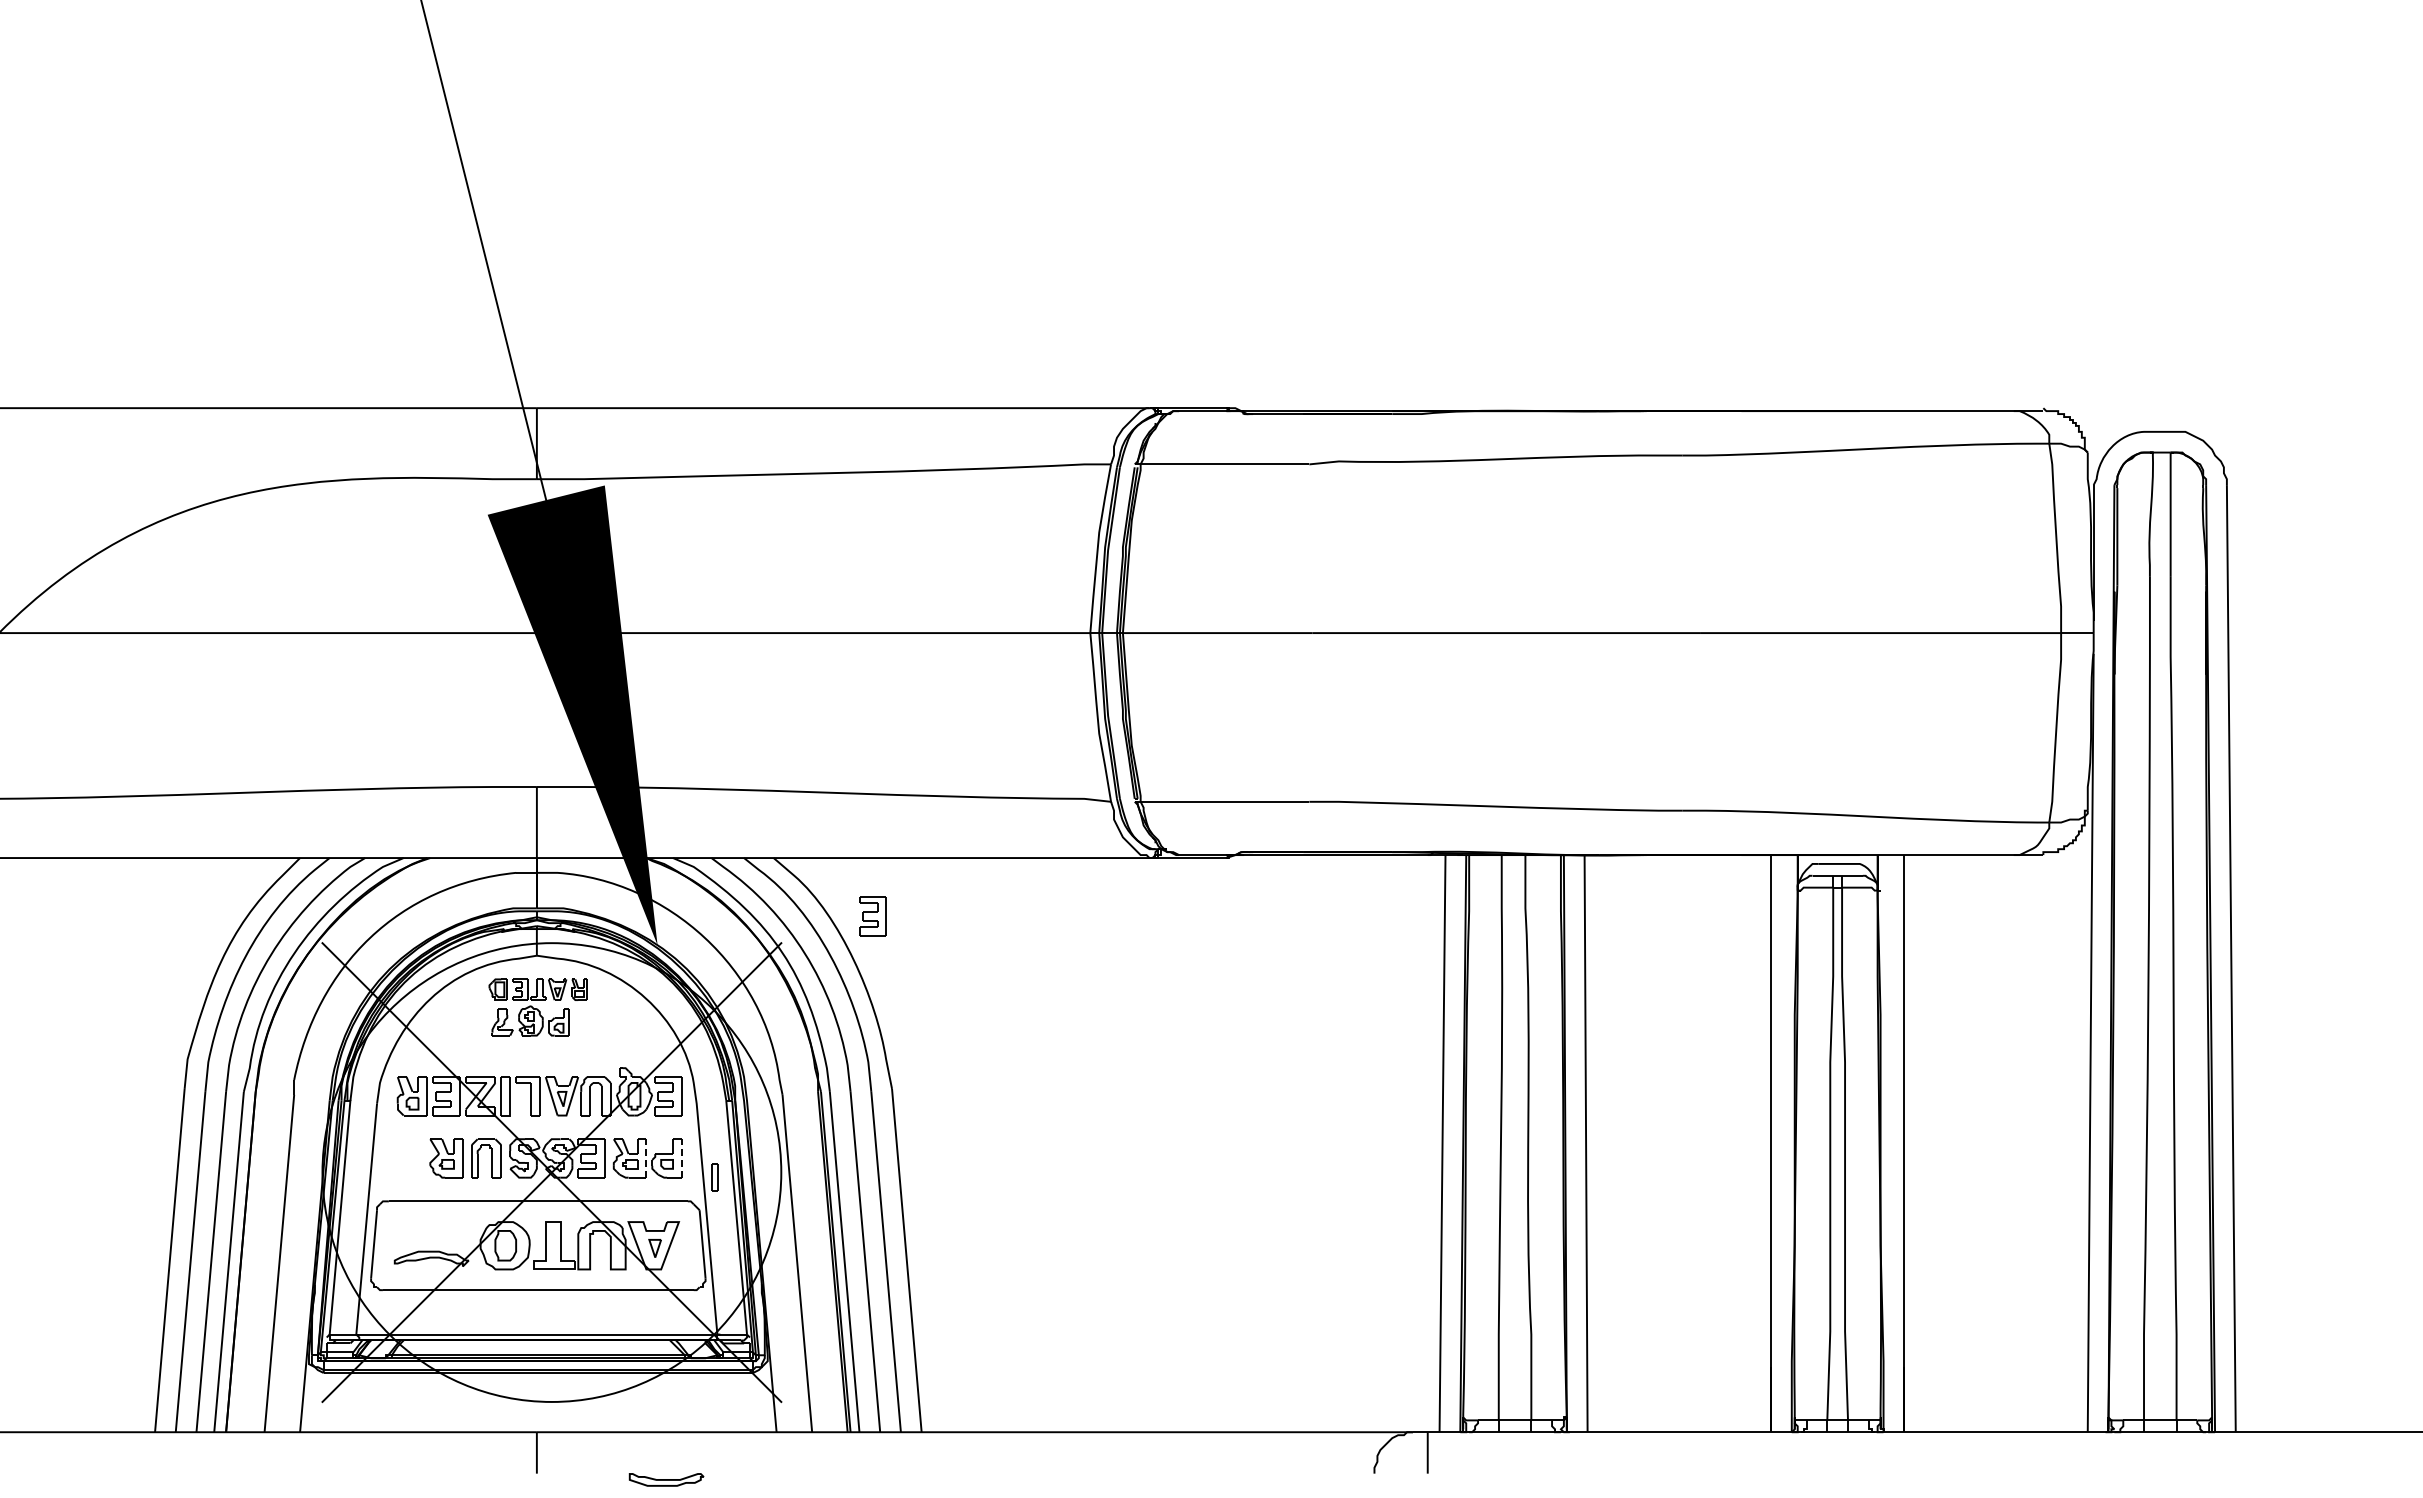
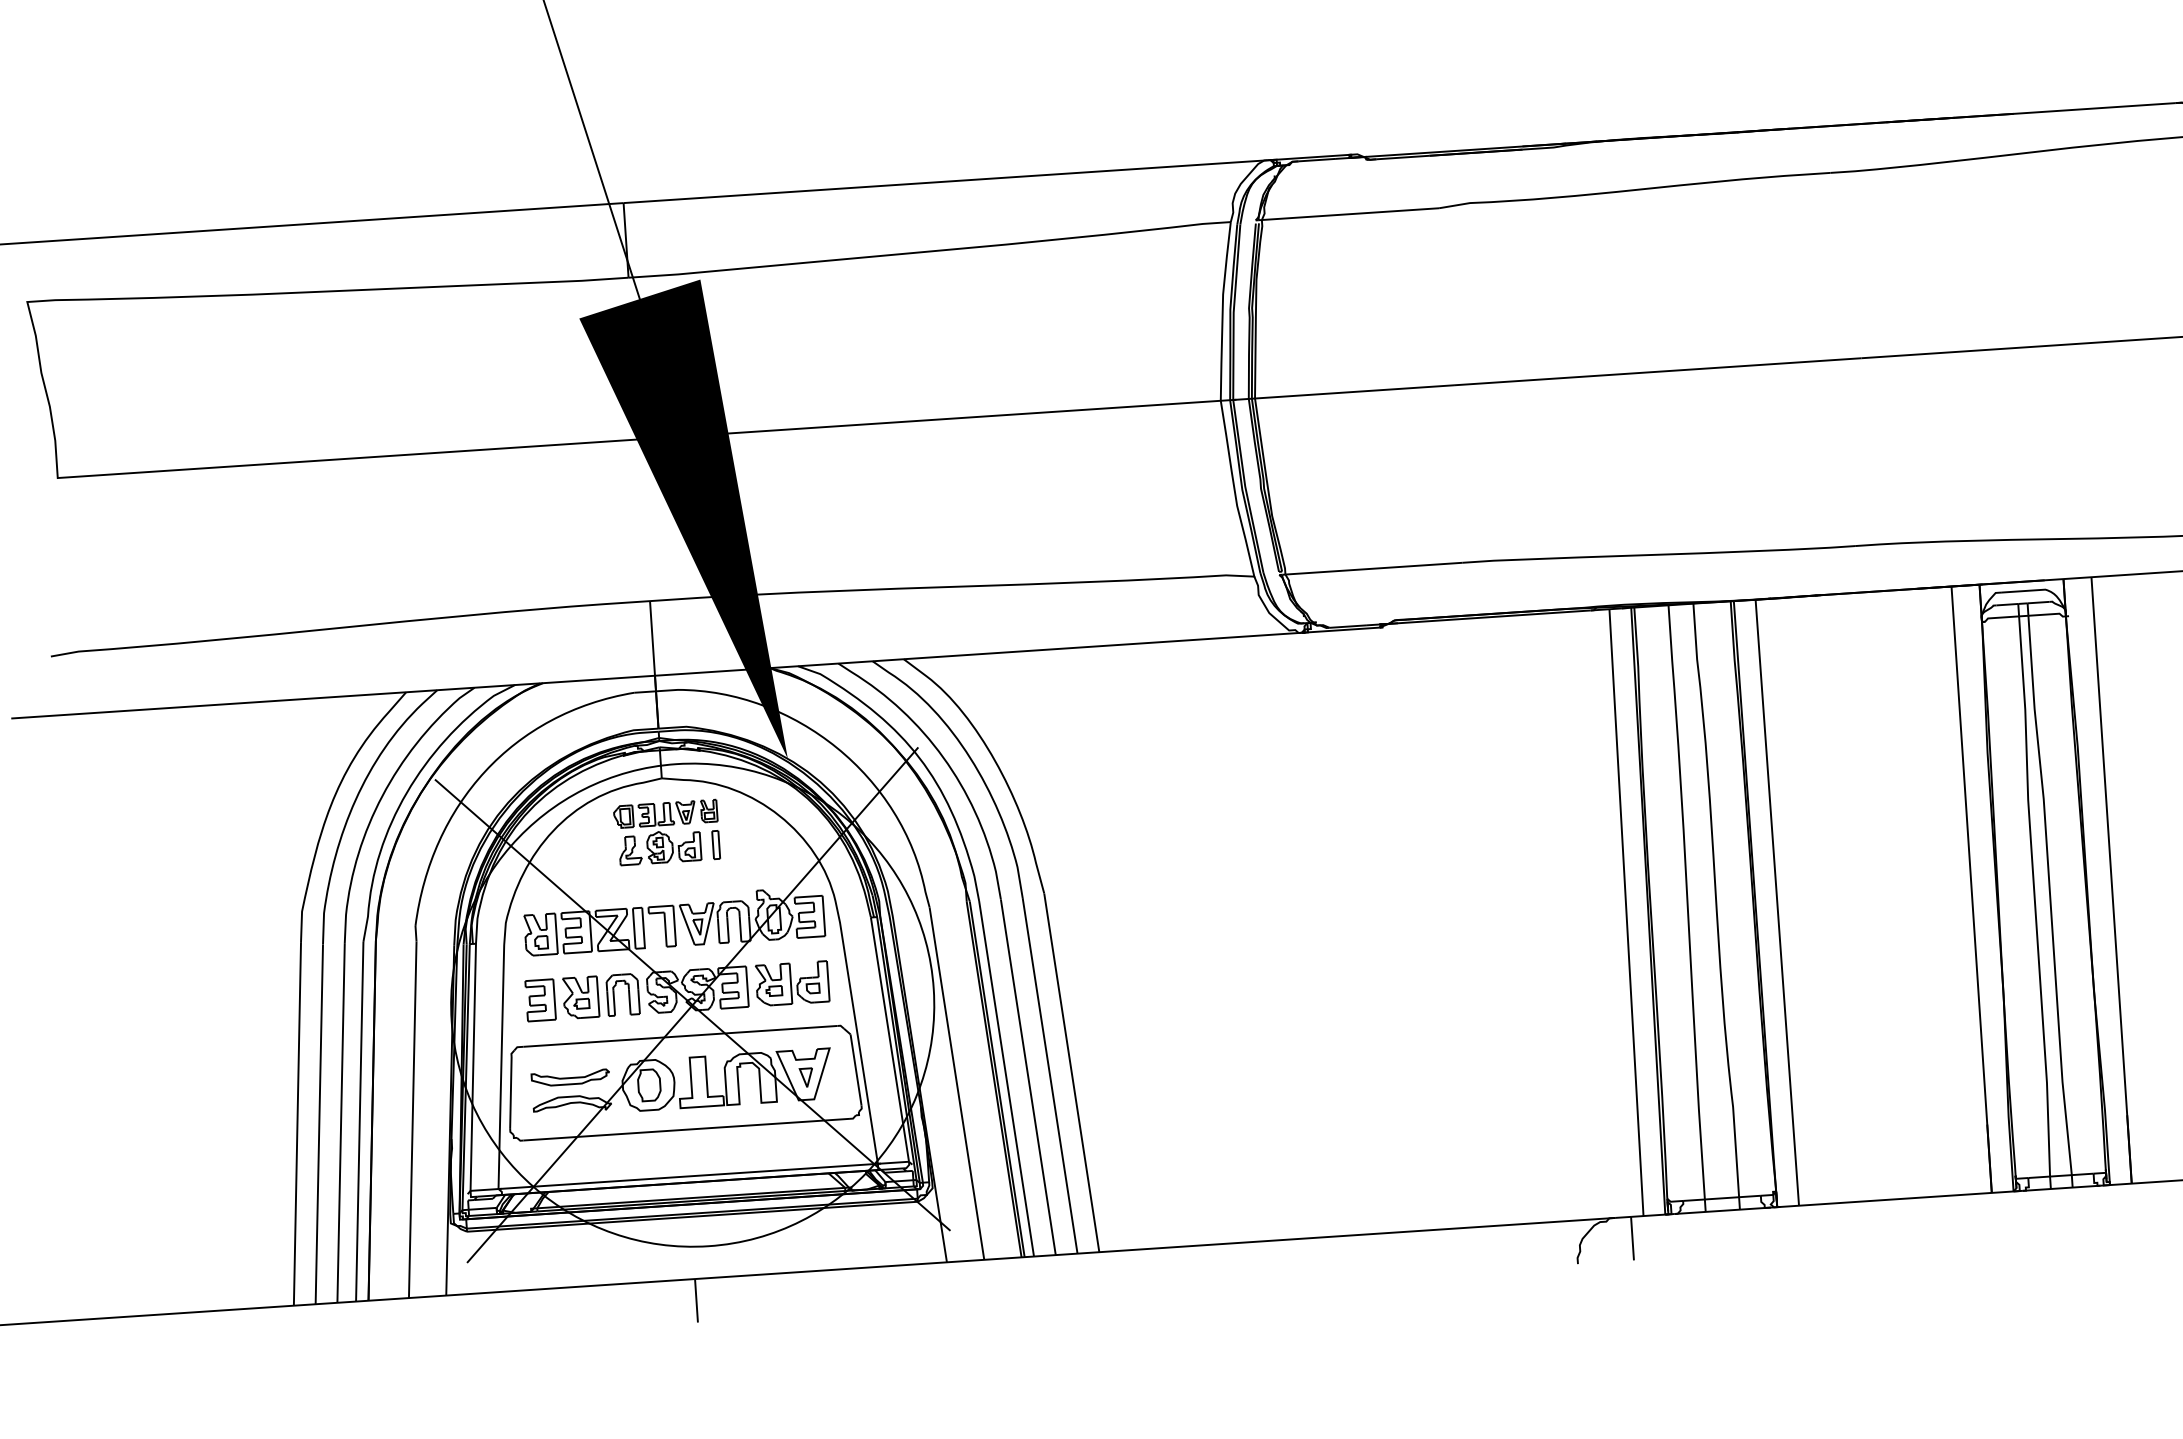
part: (872, 916) -> (540, 1000), moved
line: (646, 1157) -> (791, 982), dashed -> solid
line: (681, 1157) -> (827, 980), dashed -> solid
part: (714, 1177) -> (715, 845), moved
part: (666, 1479) -> (570, 1077), moved

